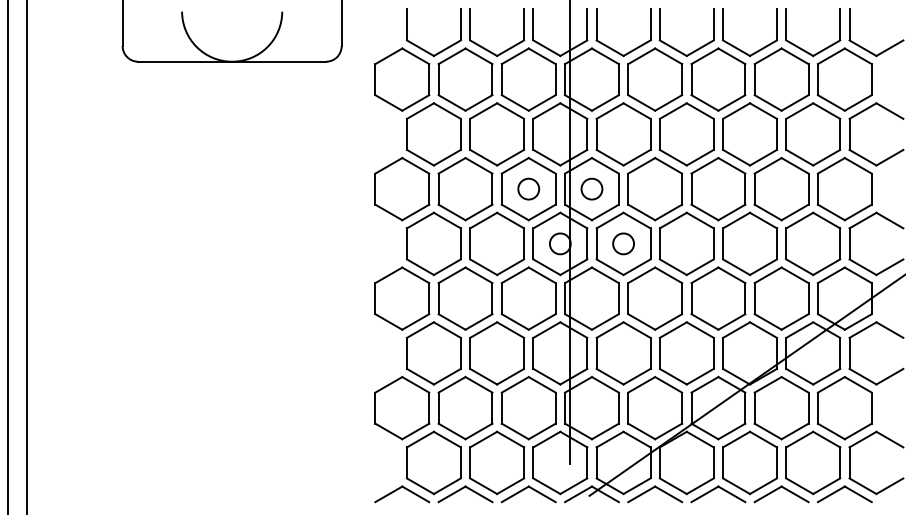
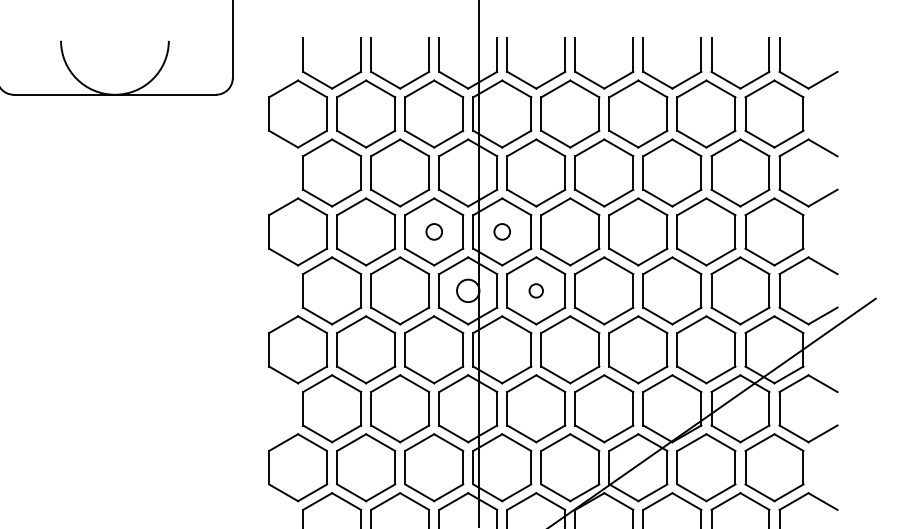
circle: (528, 188) -> (433, 231), size x0.7
circle: (591, 188) -> (501, 231), size x0.7
circle: (623, 243) -> (536, 290), size x0.6

